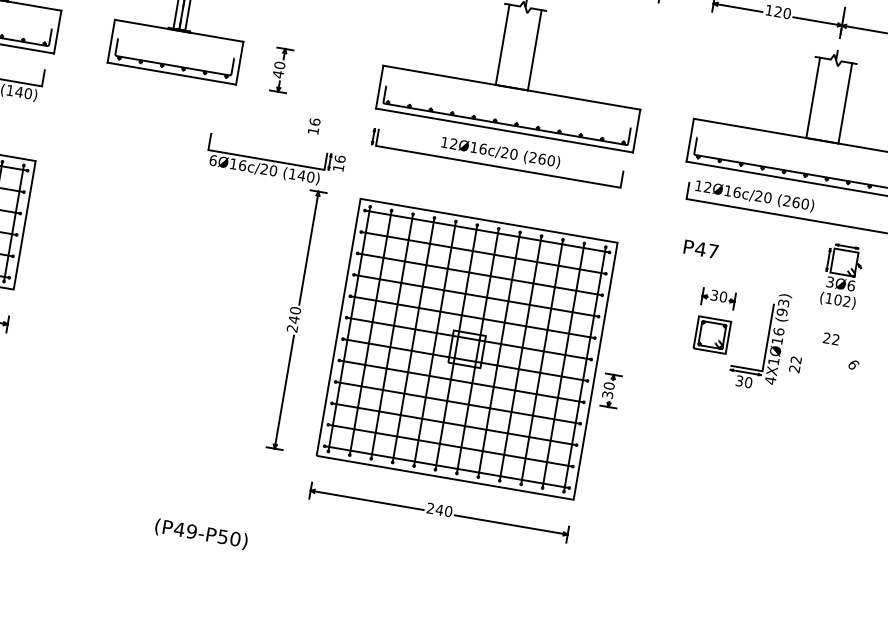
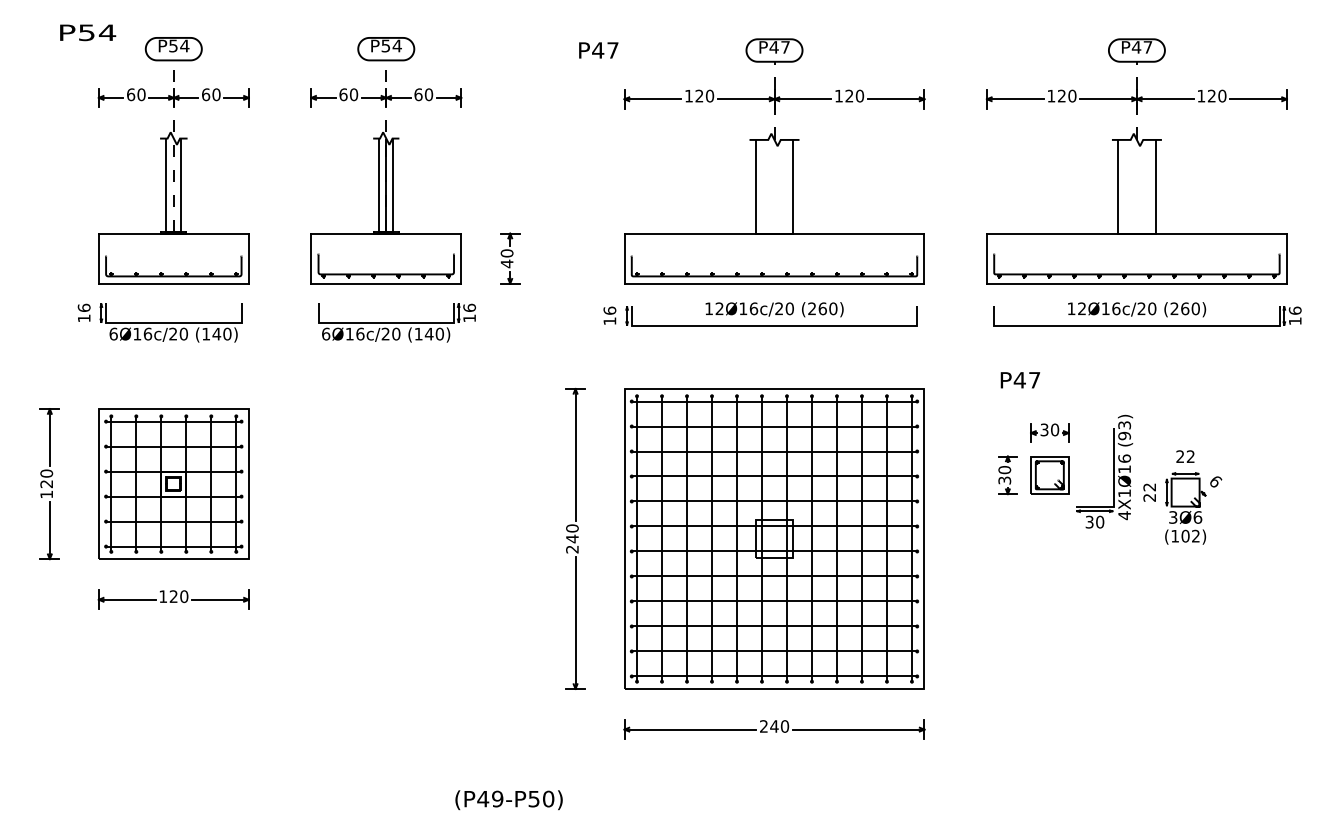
text: (313, 126) -> (609, 315), moved
part: (275, 160) -> (396, 322), moved
text: (755, 196) -> (1137, 309), moved
part: (842, 276) -> (1185, 508), moved
part: (610, 391) -> (1007, 475), moved

